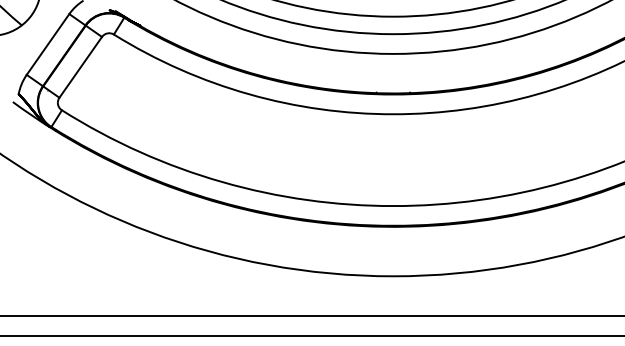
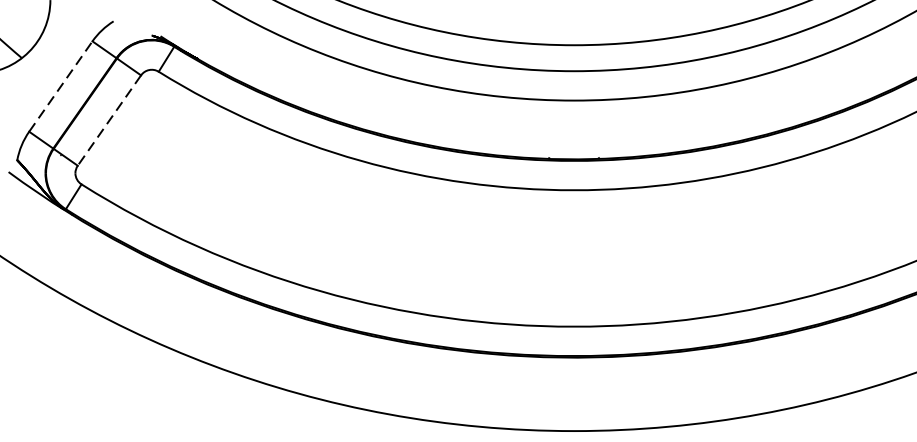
line: (48, 44) -> (61, 86), solid -> dashed
line: (80, 67) -> (109, 120), solid -> dashed

